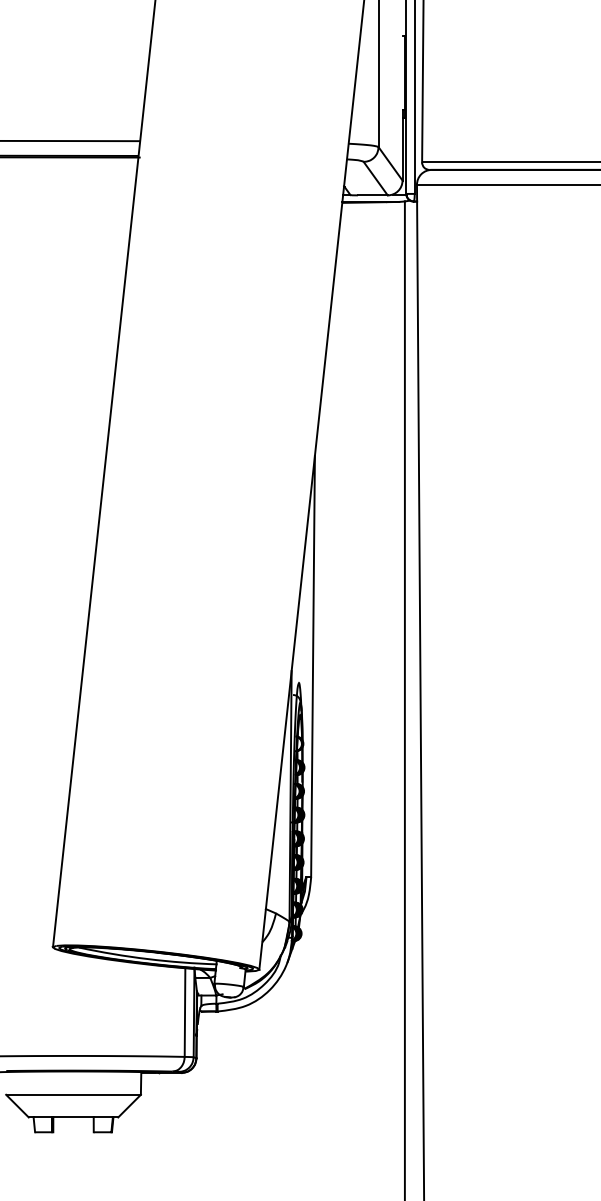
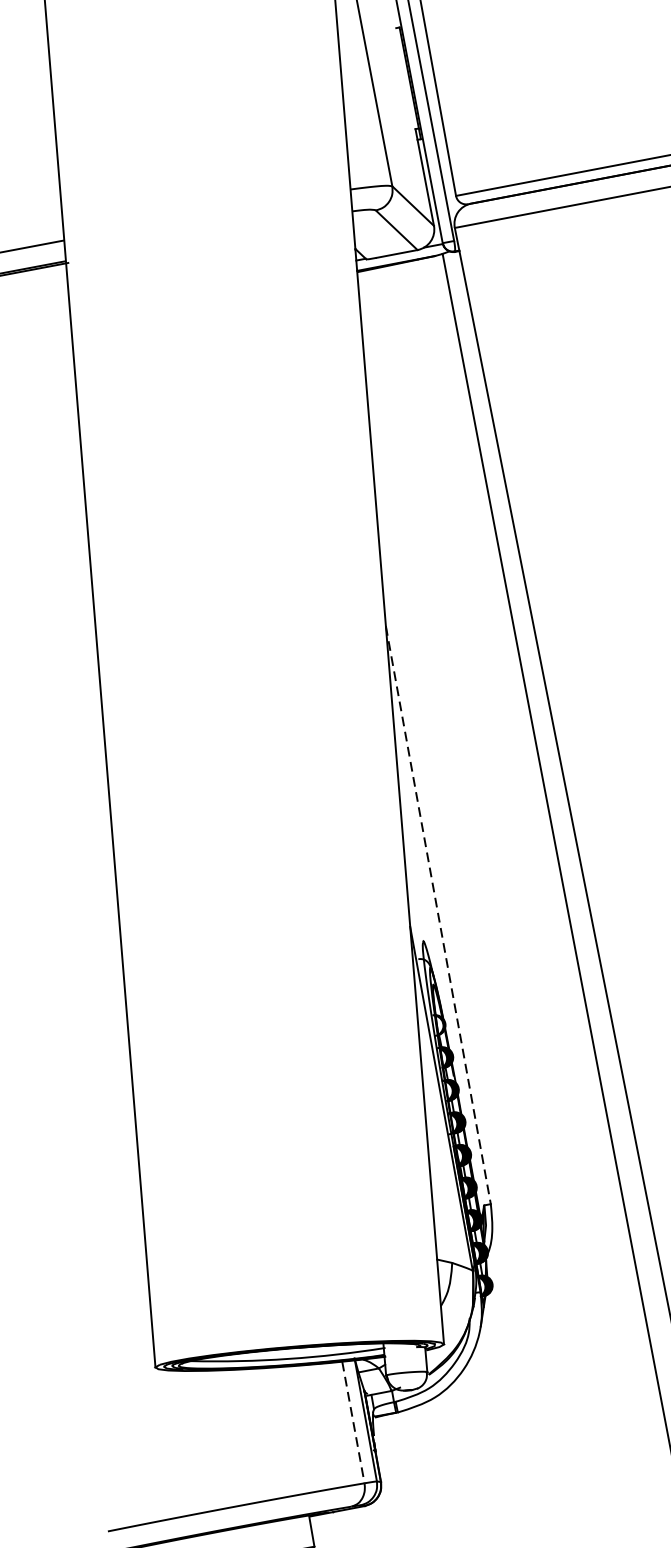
line: (313, 666) -> (438, 914), solid -> dashed
line: (185, 1013) -> (354, 1423), solid -> dashed

